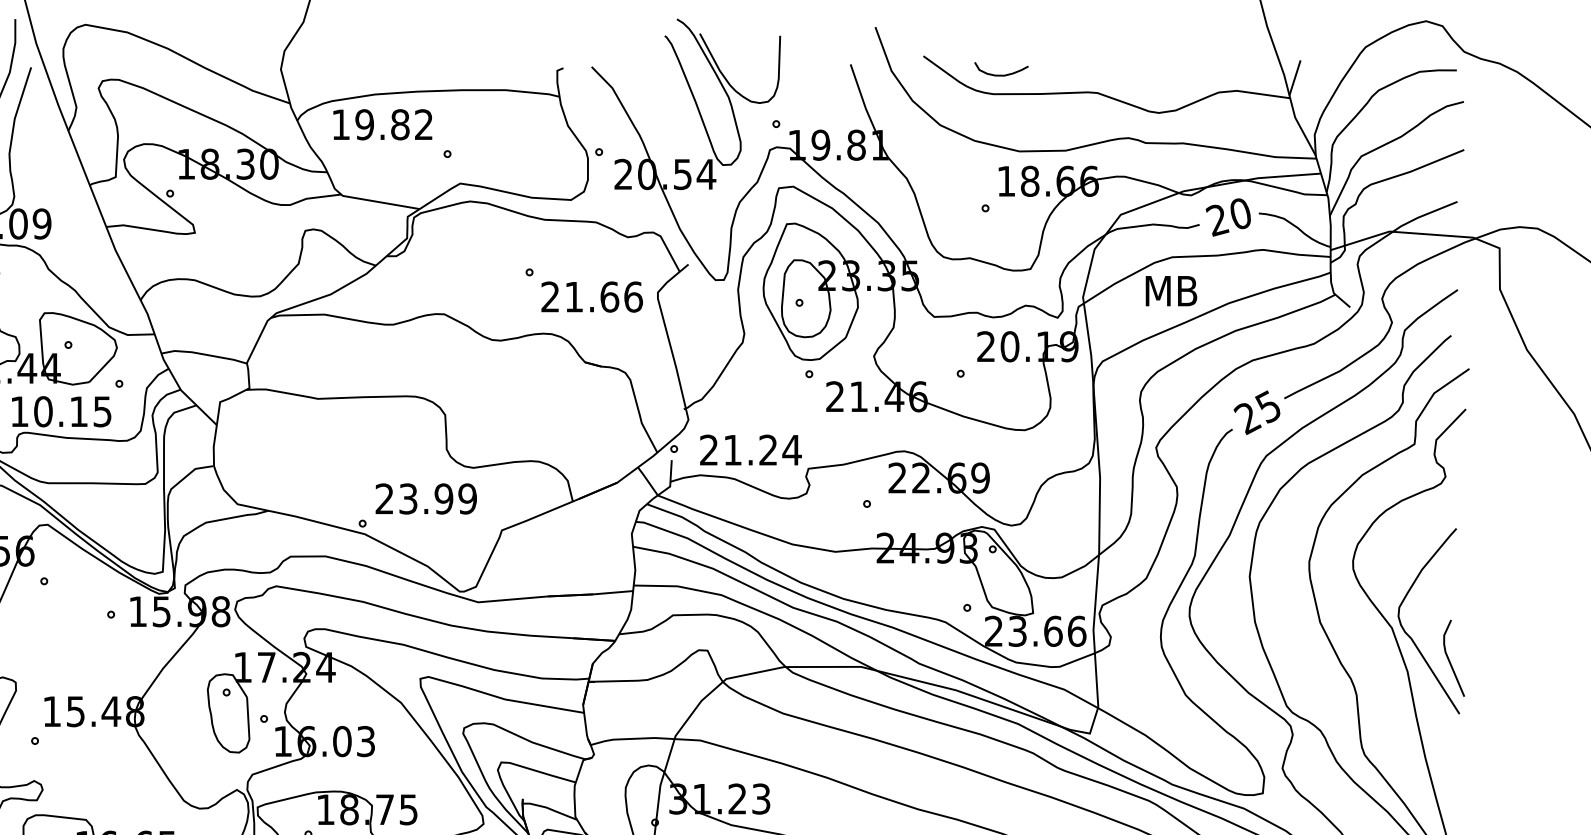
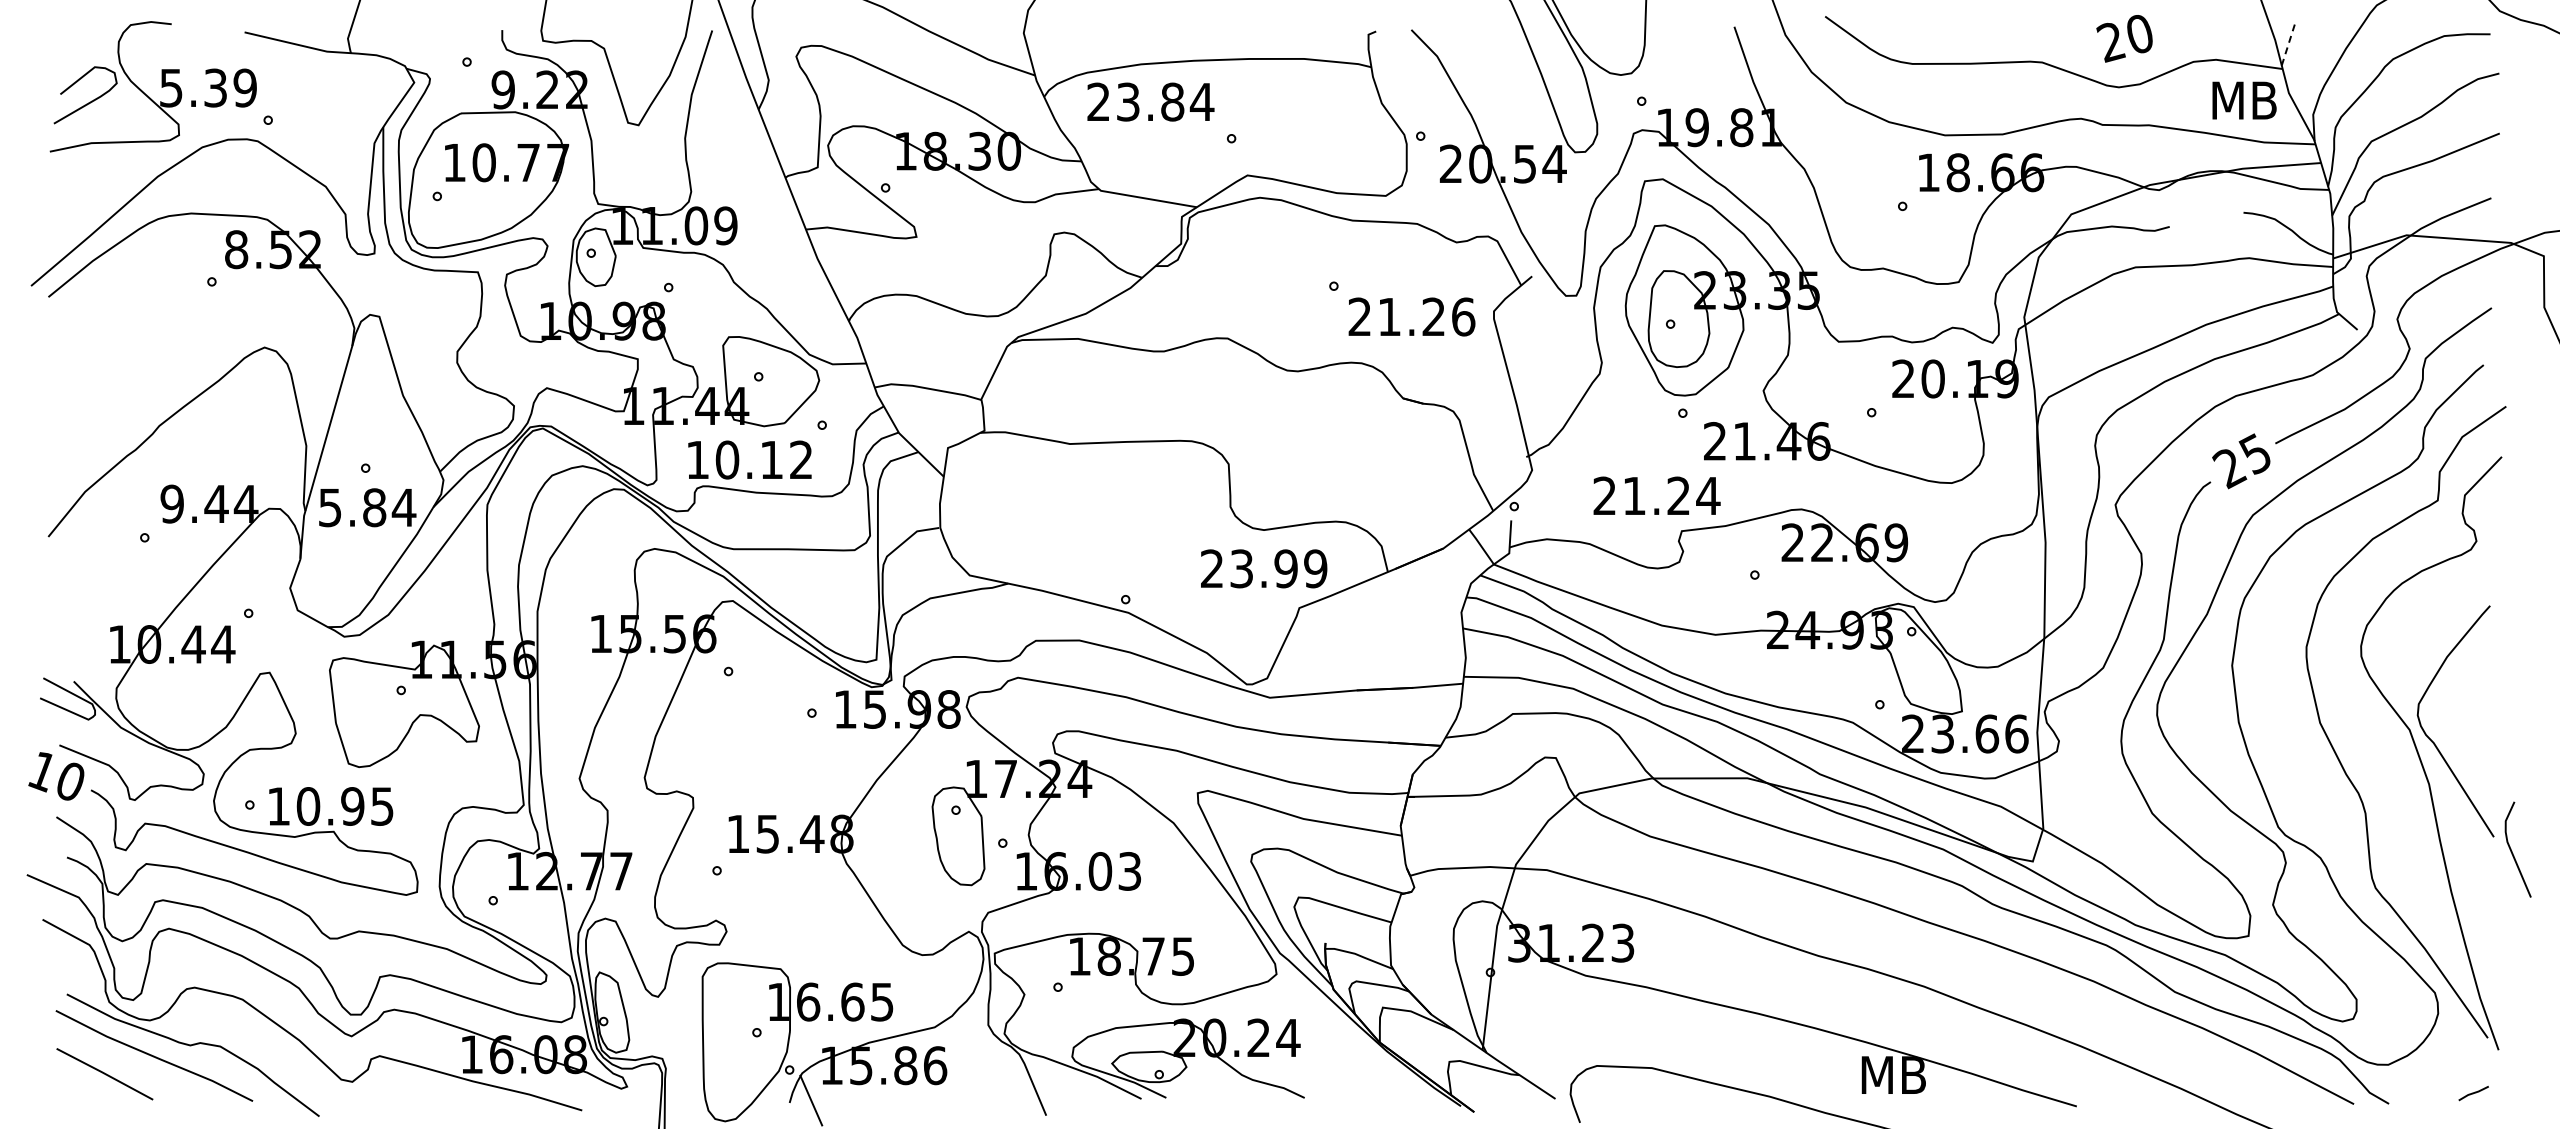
curve: (1000, 74) -> (1921, 39), removed
line: (1294, 77) -> (2288, 43), solid -> dashed
text: (382, 124) -> (1150, 101), 19.82 -> 23.84
text: (1228, 217) -> (2124, 38), moved
text: (1171, 291) -> (2244, 100), moved
text: (609, 296) -> (1433, 316), 21.66 -> 21.26
text: (102, 411) -> (801, 459), 10.15 -> 10.12
text: (750, 449) -> (1656, 495), moved
text: (426, 498) -> (1264, 568), moved
line: (1449, 659) -> (2512, 851), moved

